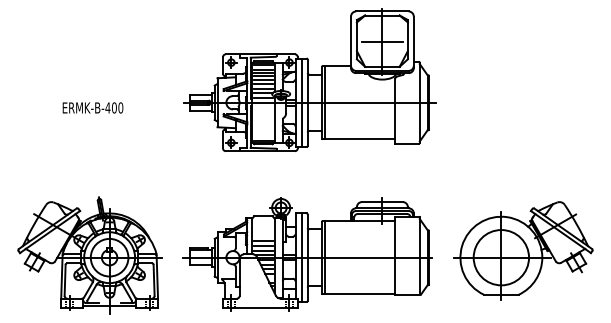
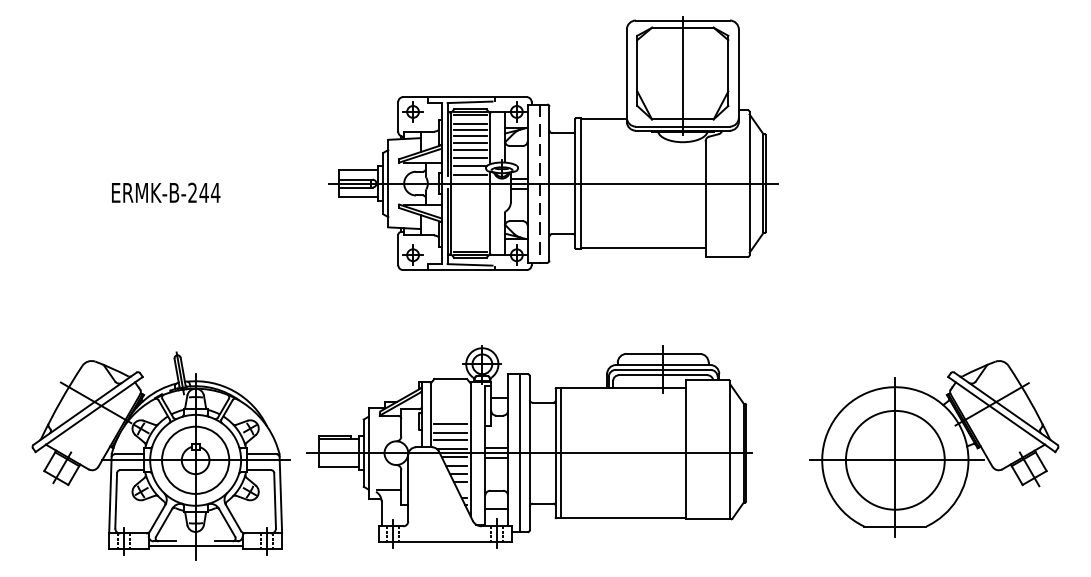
line: (381, 42) -> (681, 75), removed
line: (302, 103) -> (540, 184), solid -> dashed
text: (114, 107) -> (204, 192), ERMK-B-400 -> ERMK-B-244
part: (307, 254) -> (529, 447), moved

